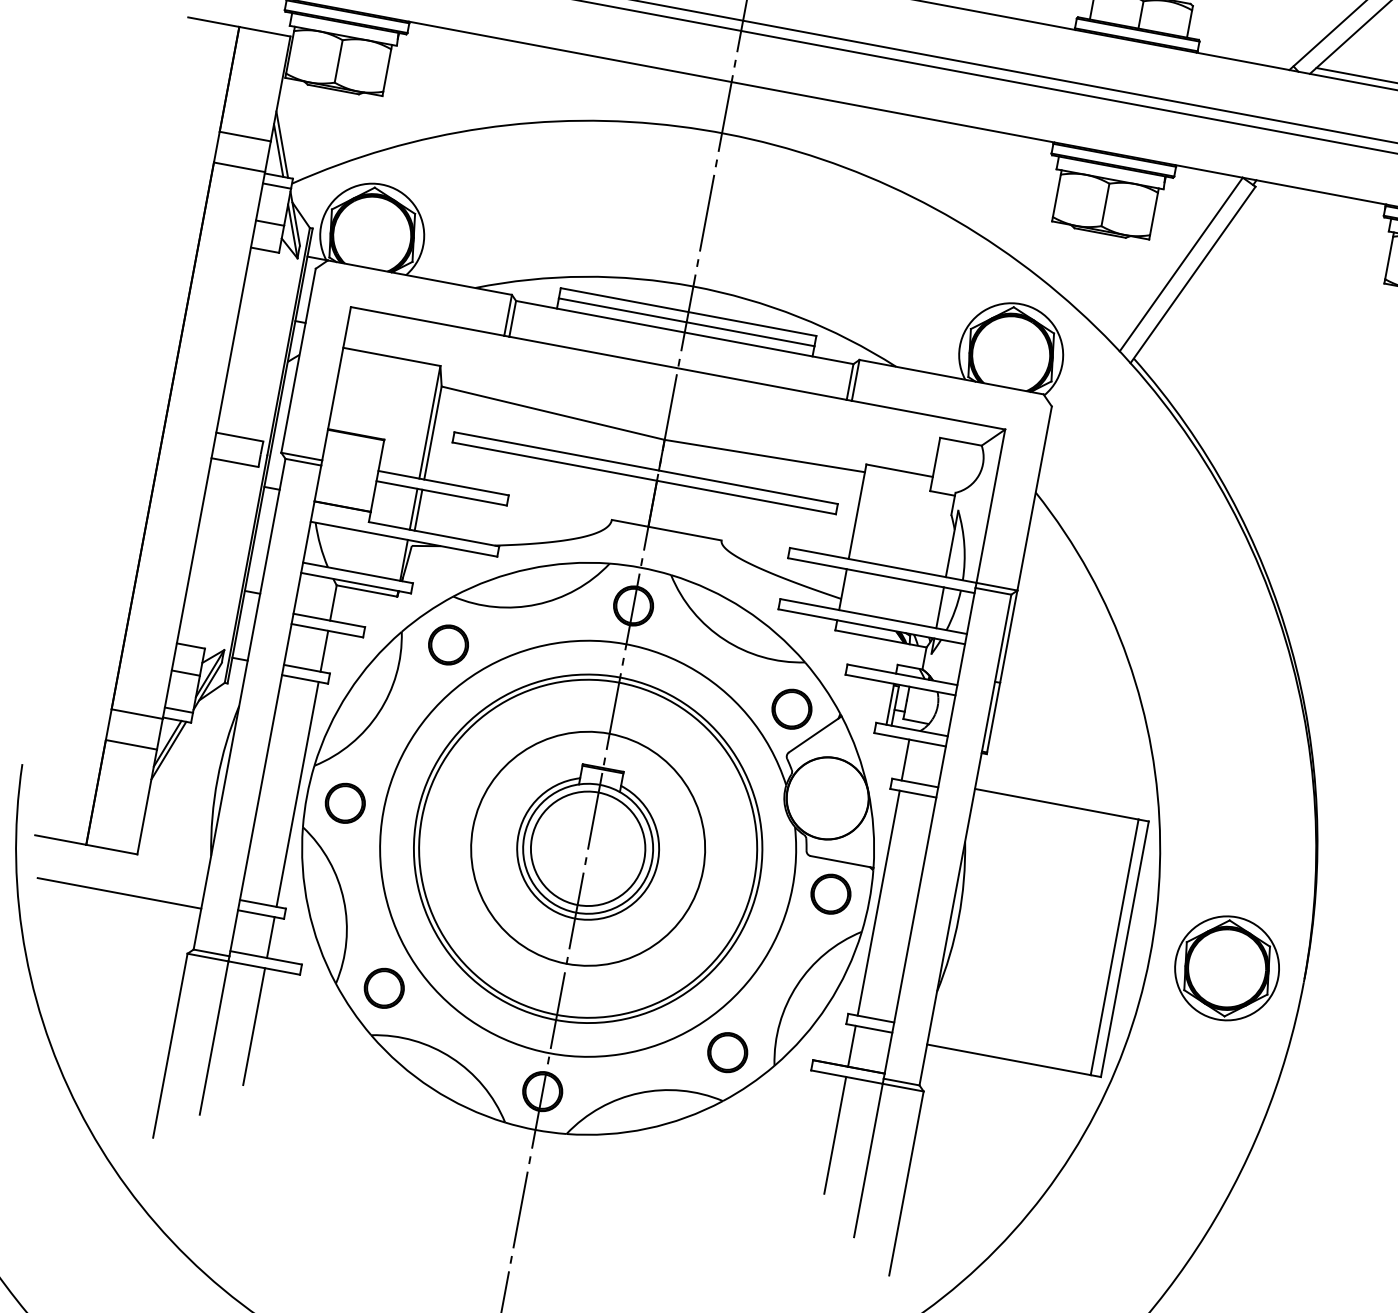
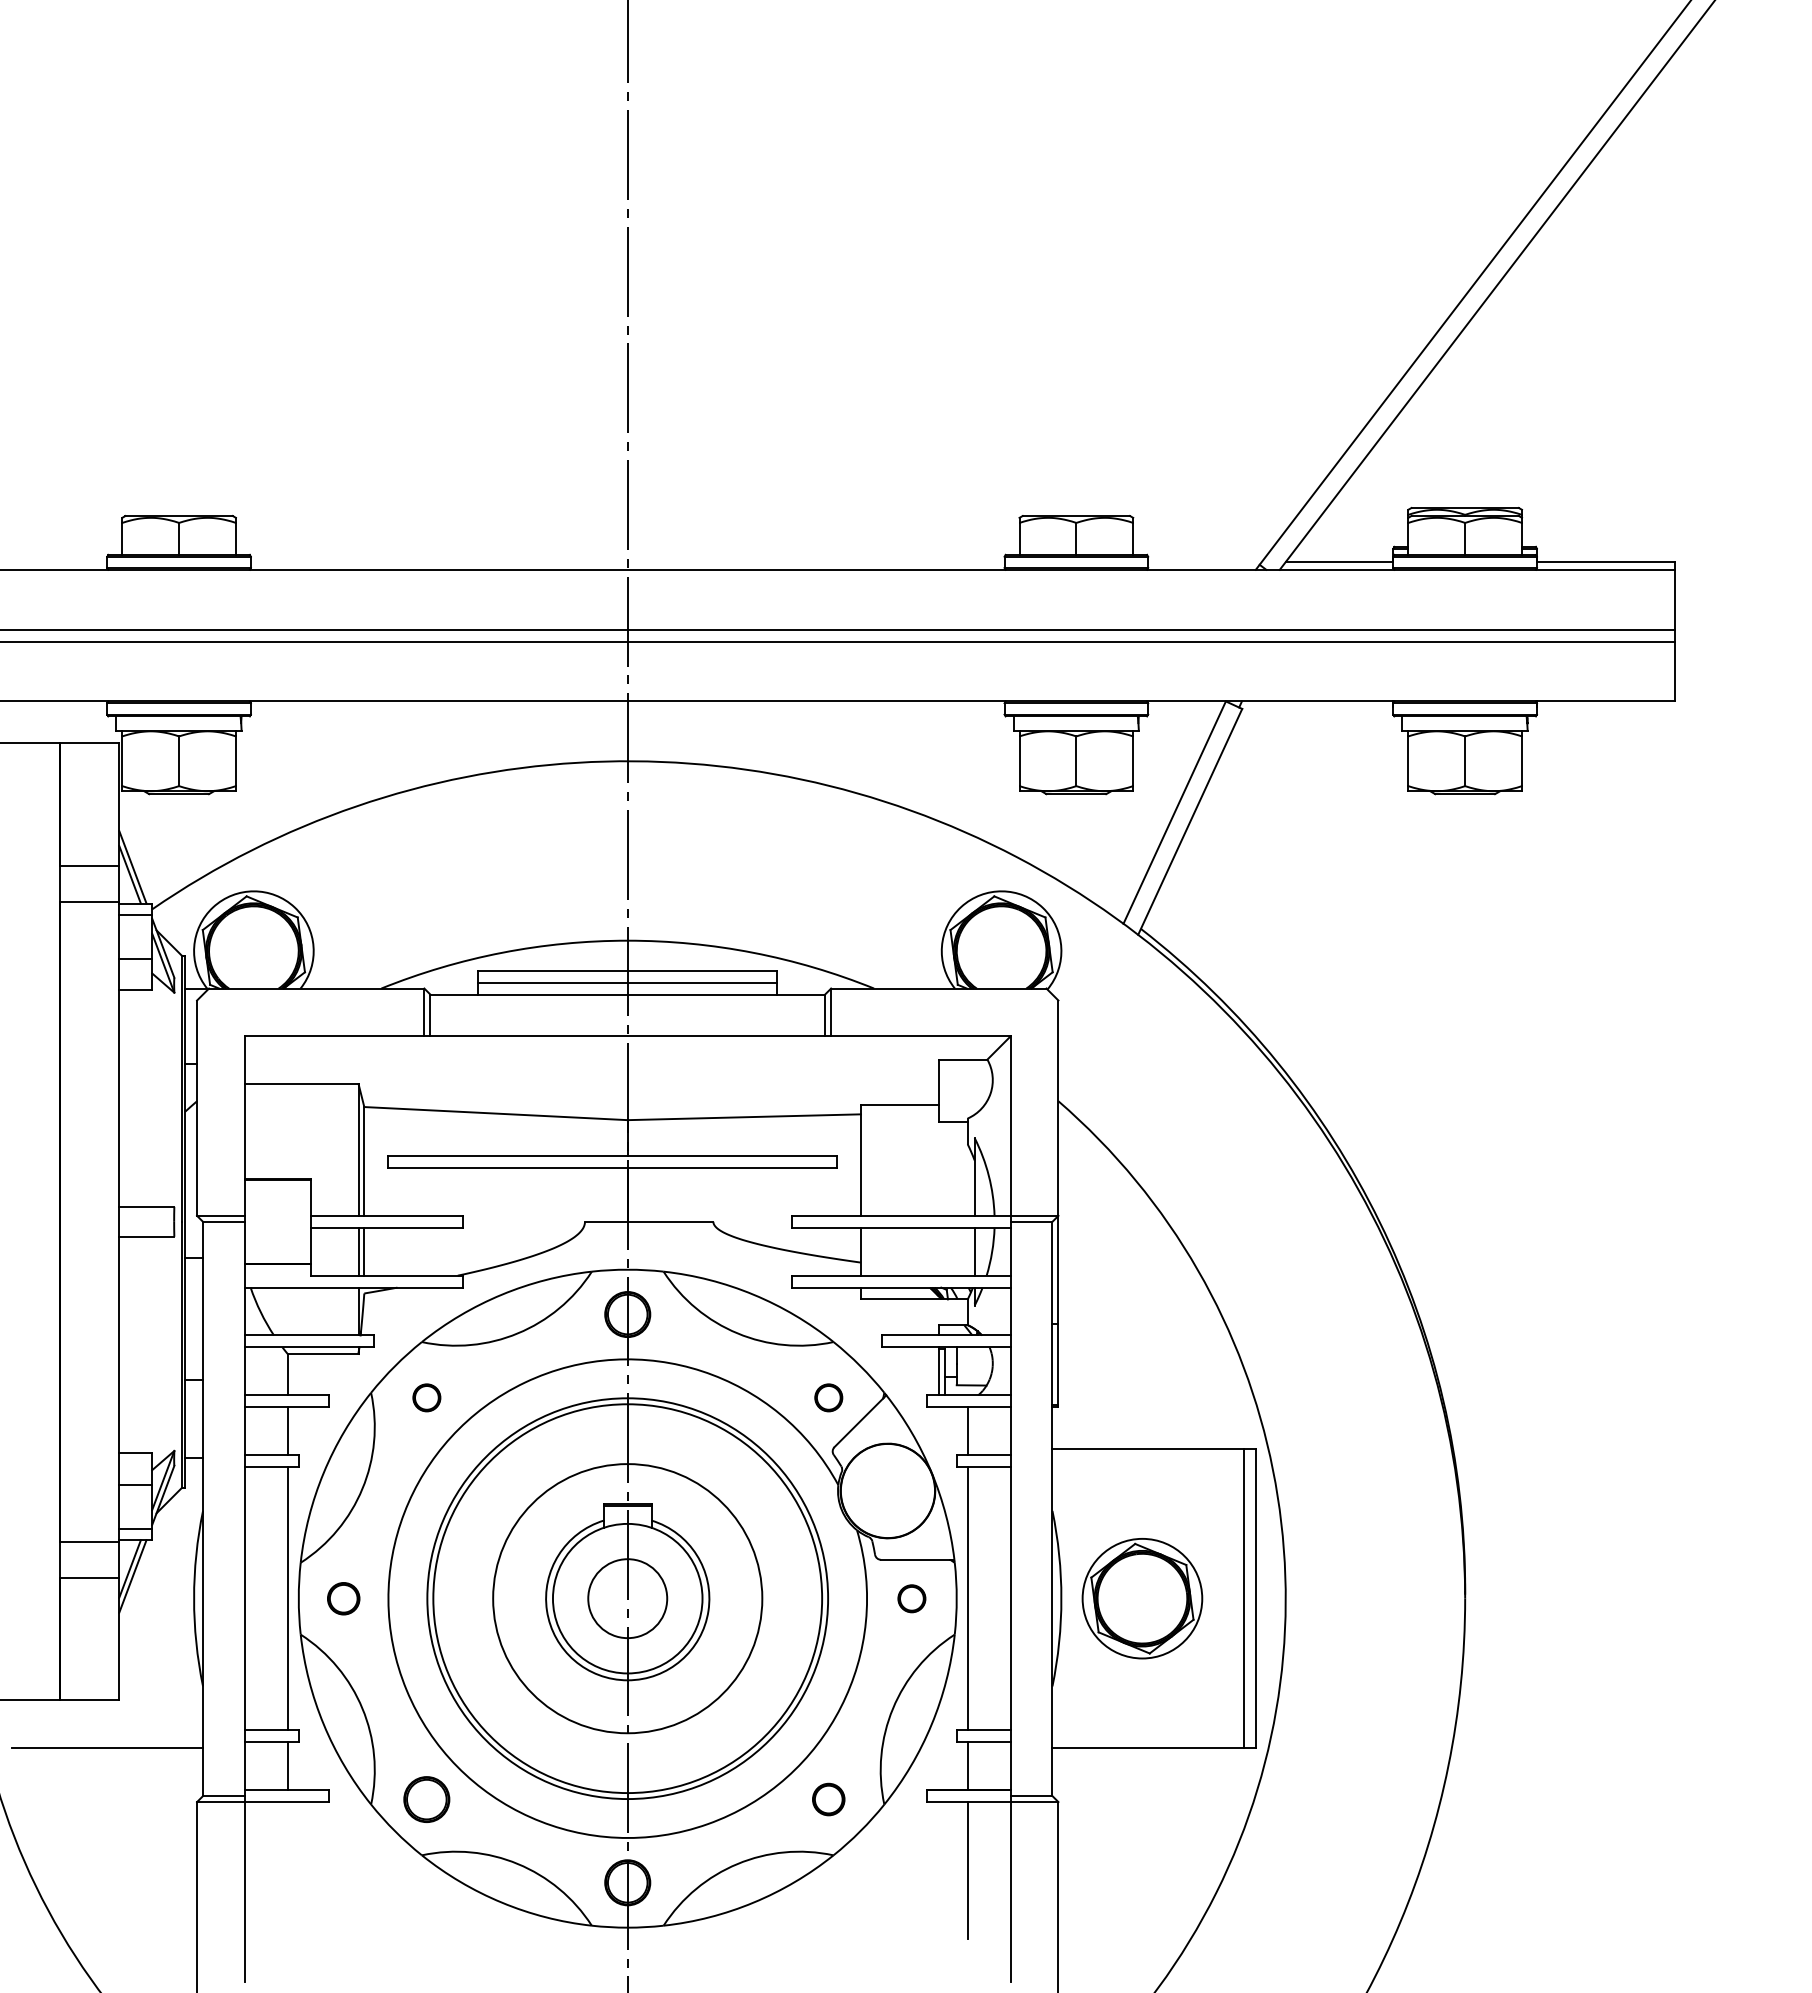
part: (448, 644) -> (426, 1397), size x0.6
part: (791, 708) -> (828, 1397), size x0.6
part: (345, 803) -> (343, 1598), size x0.7
circle: (587, 848) -> (627, 1598), size x0.6
part: (830, 894) -> (911, 1598), size x0.6
part: (1227, 968) -> (1142, 1598), moved
line: (253, 1026) -> (287, 1870), removed
part: (727, 1052) -> (828, 1799), size x0.7

